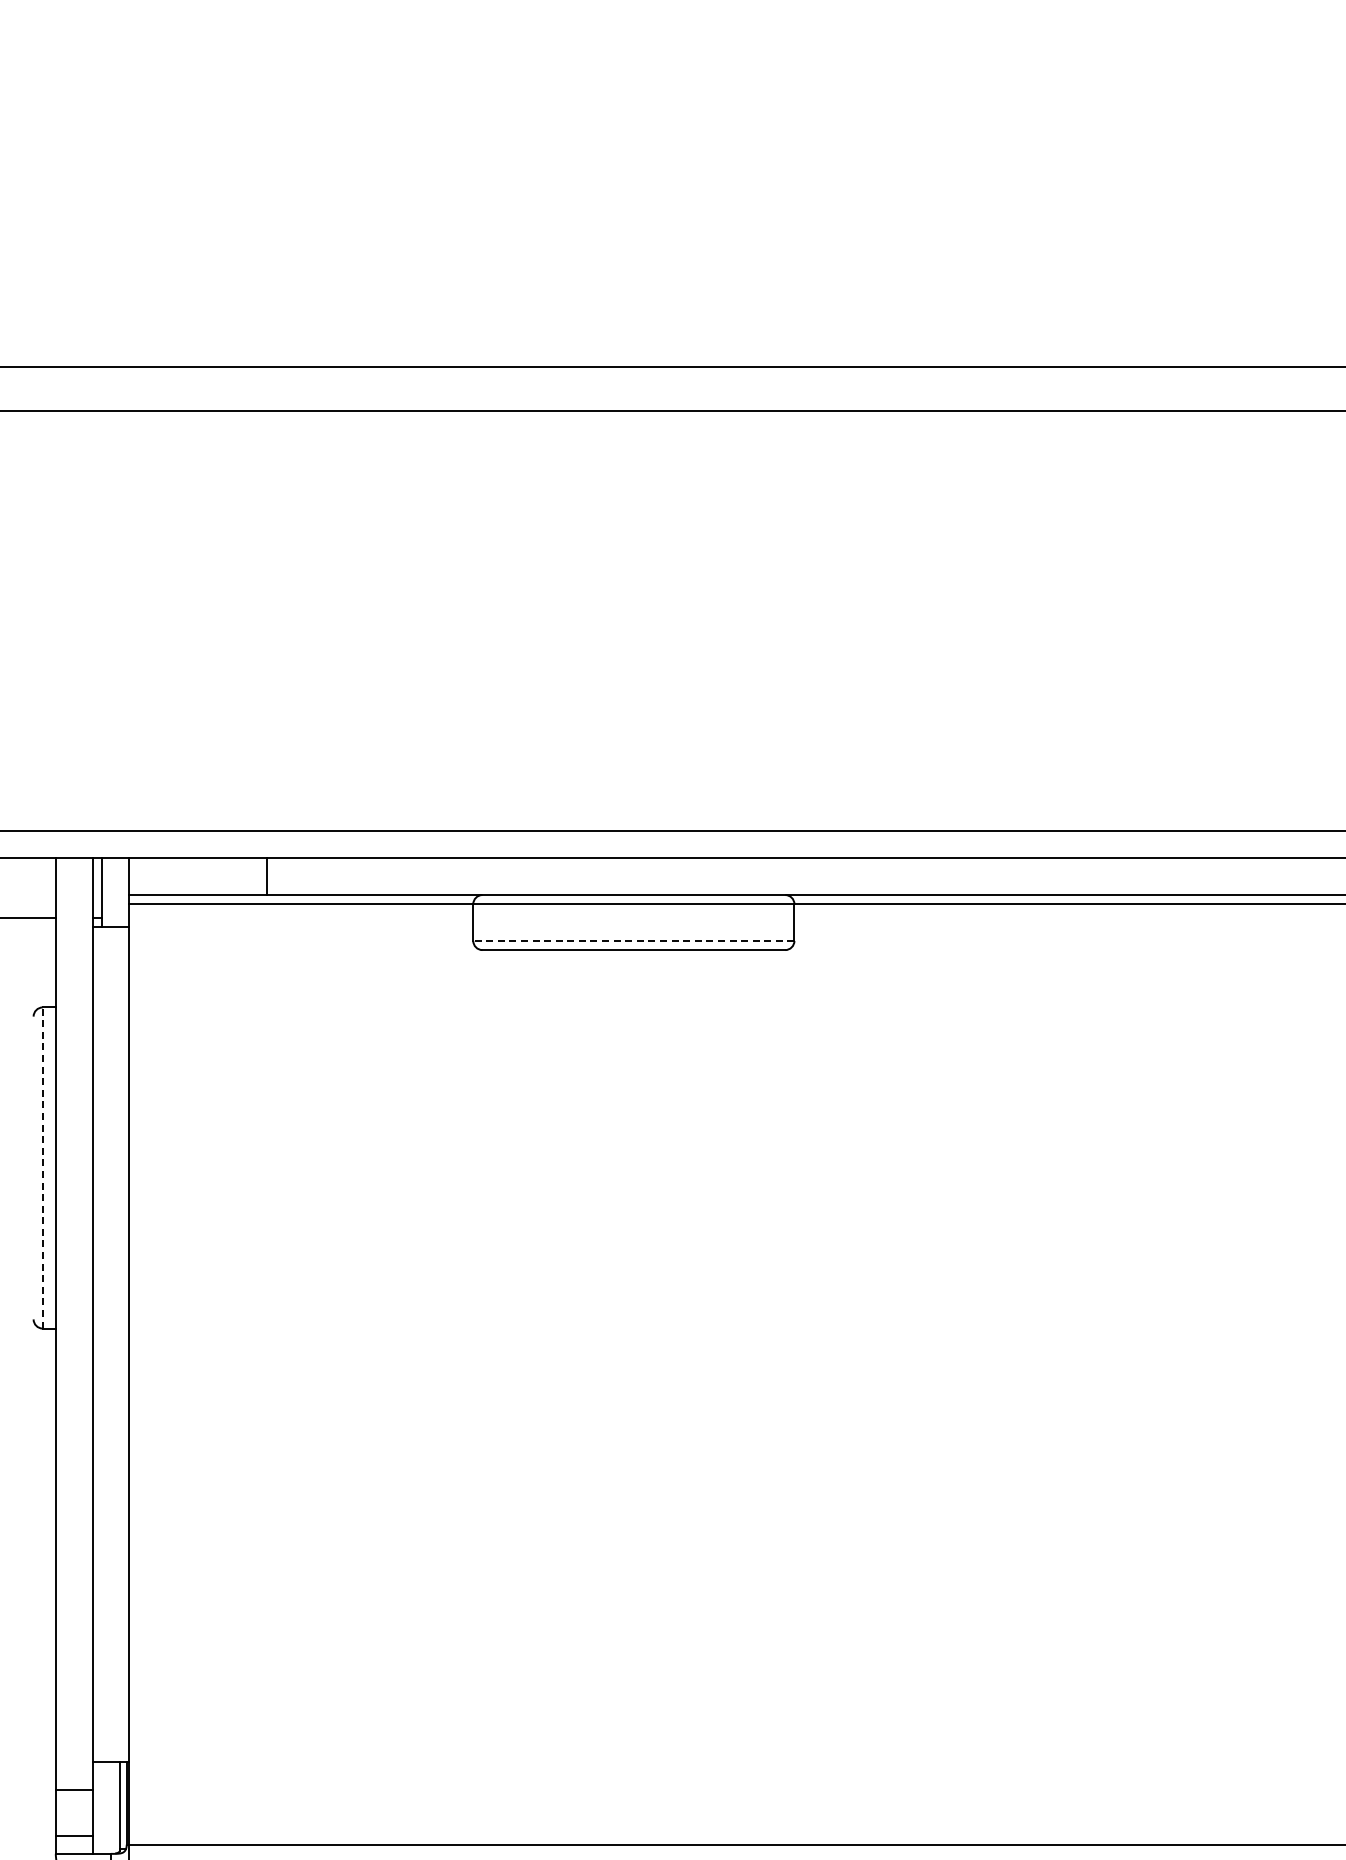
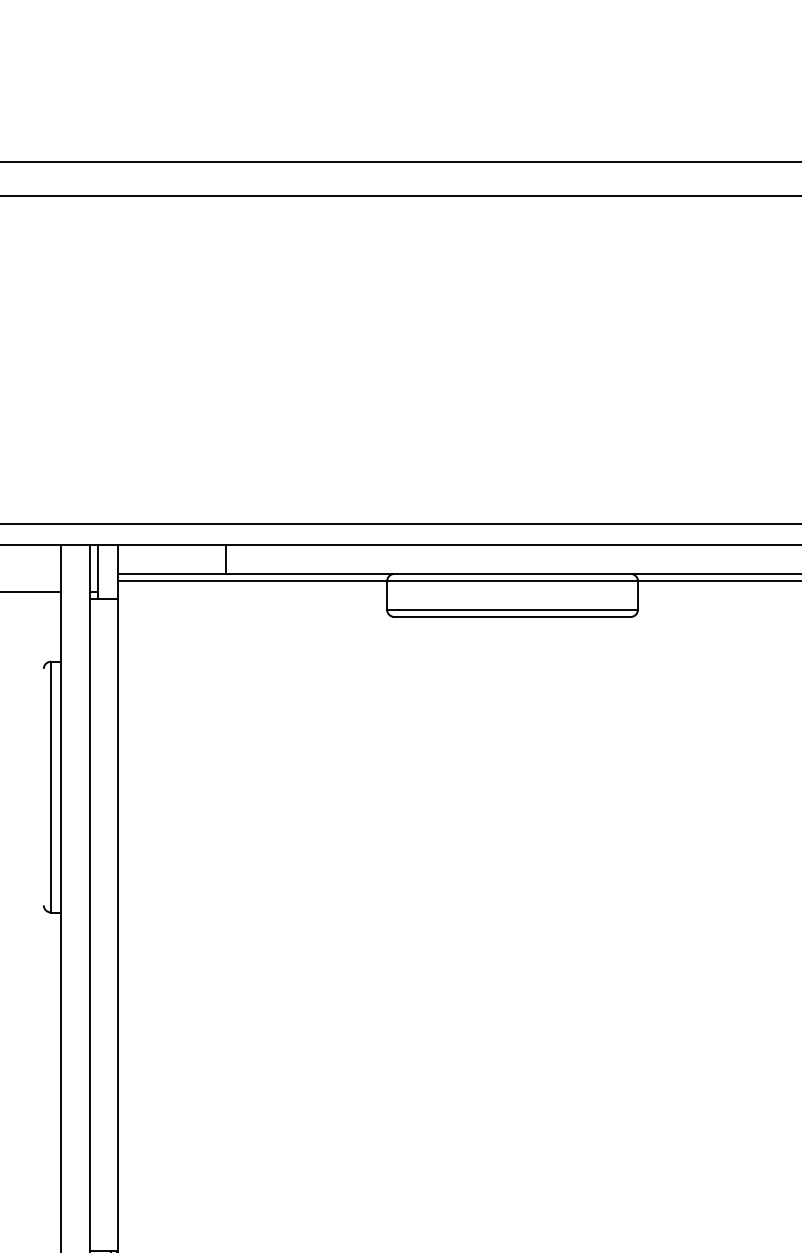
line: (633, 940) -> (512, 609), dashed -> solid
line: (42, 1168) -> (50, 787), dashed -> solid

